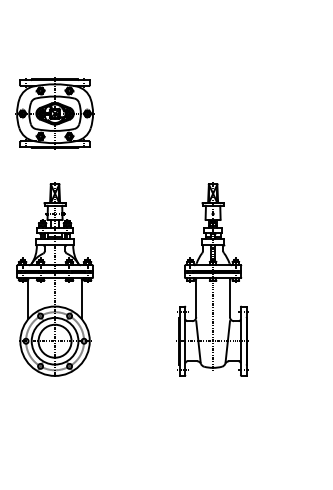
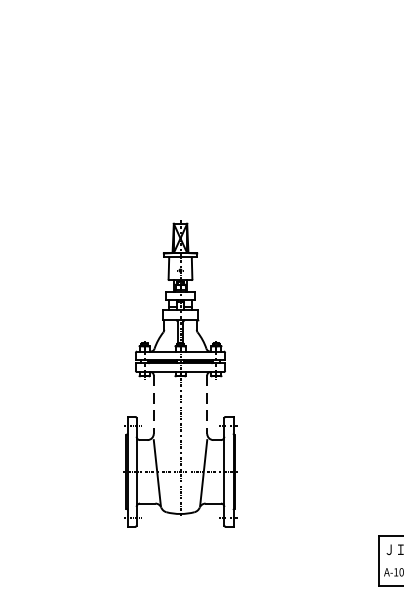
line: (196, 299) -> (154, 405), solid -> dashed
line: (230, 299) -> (208, 405), solid -> dashed

